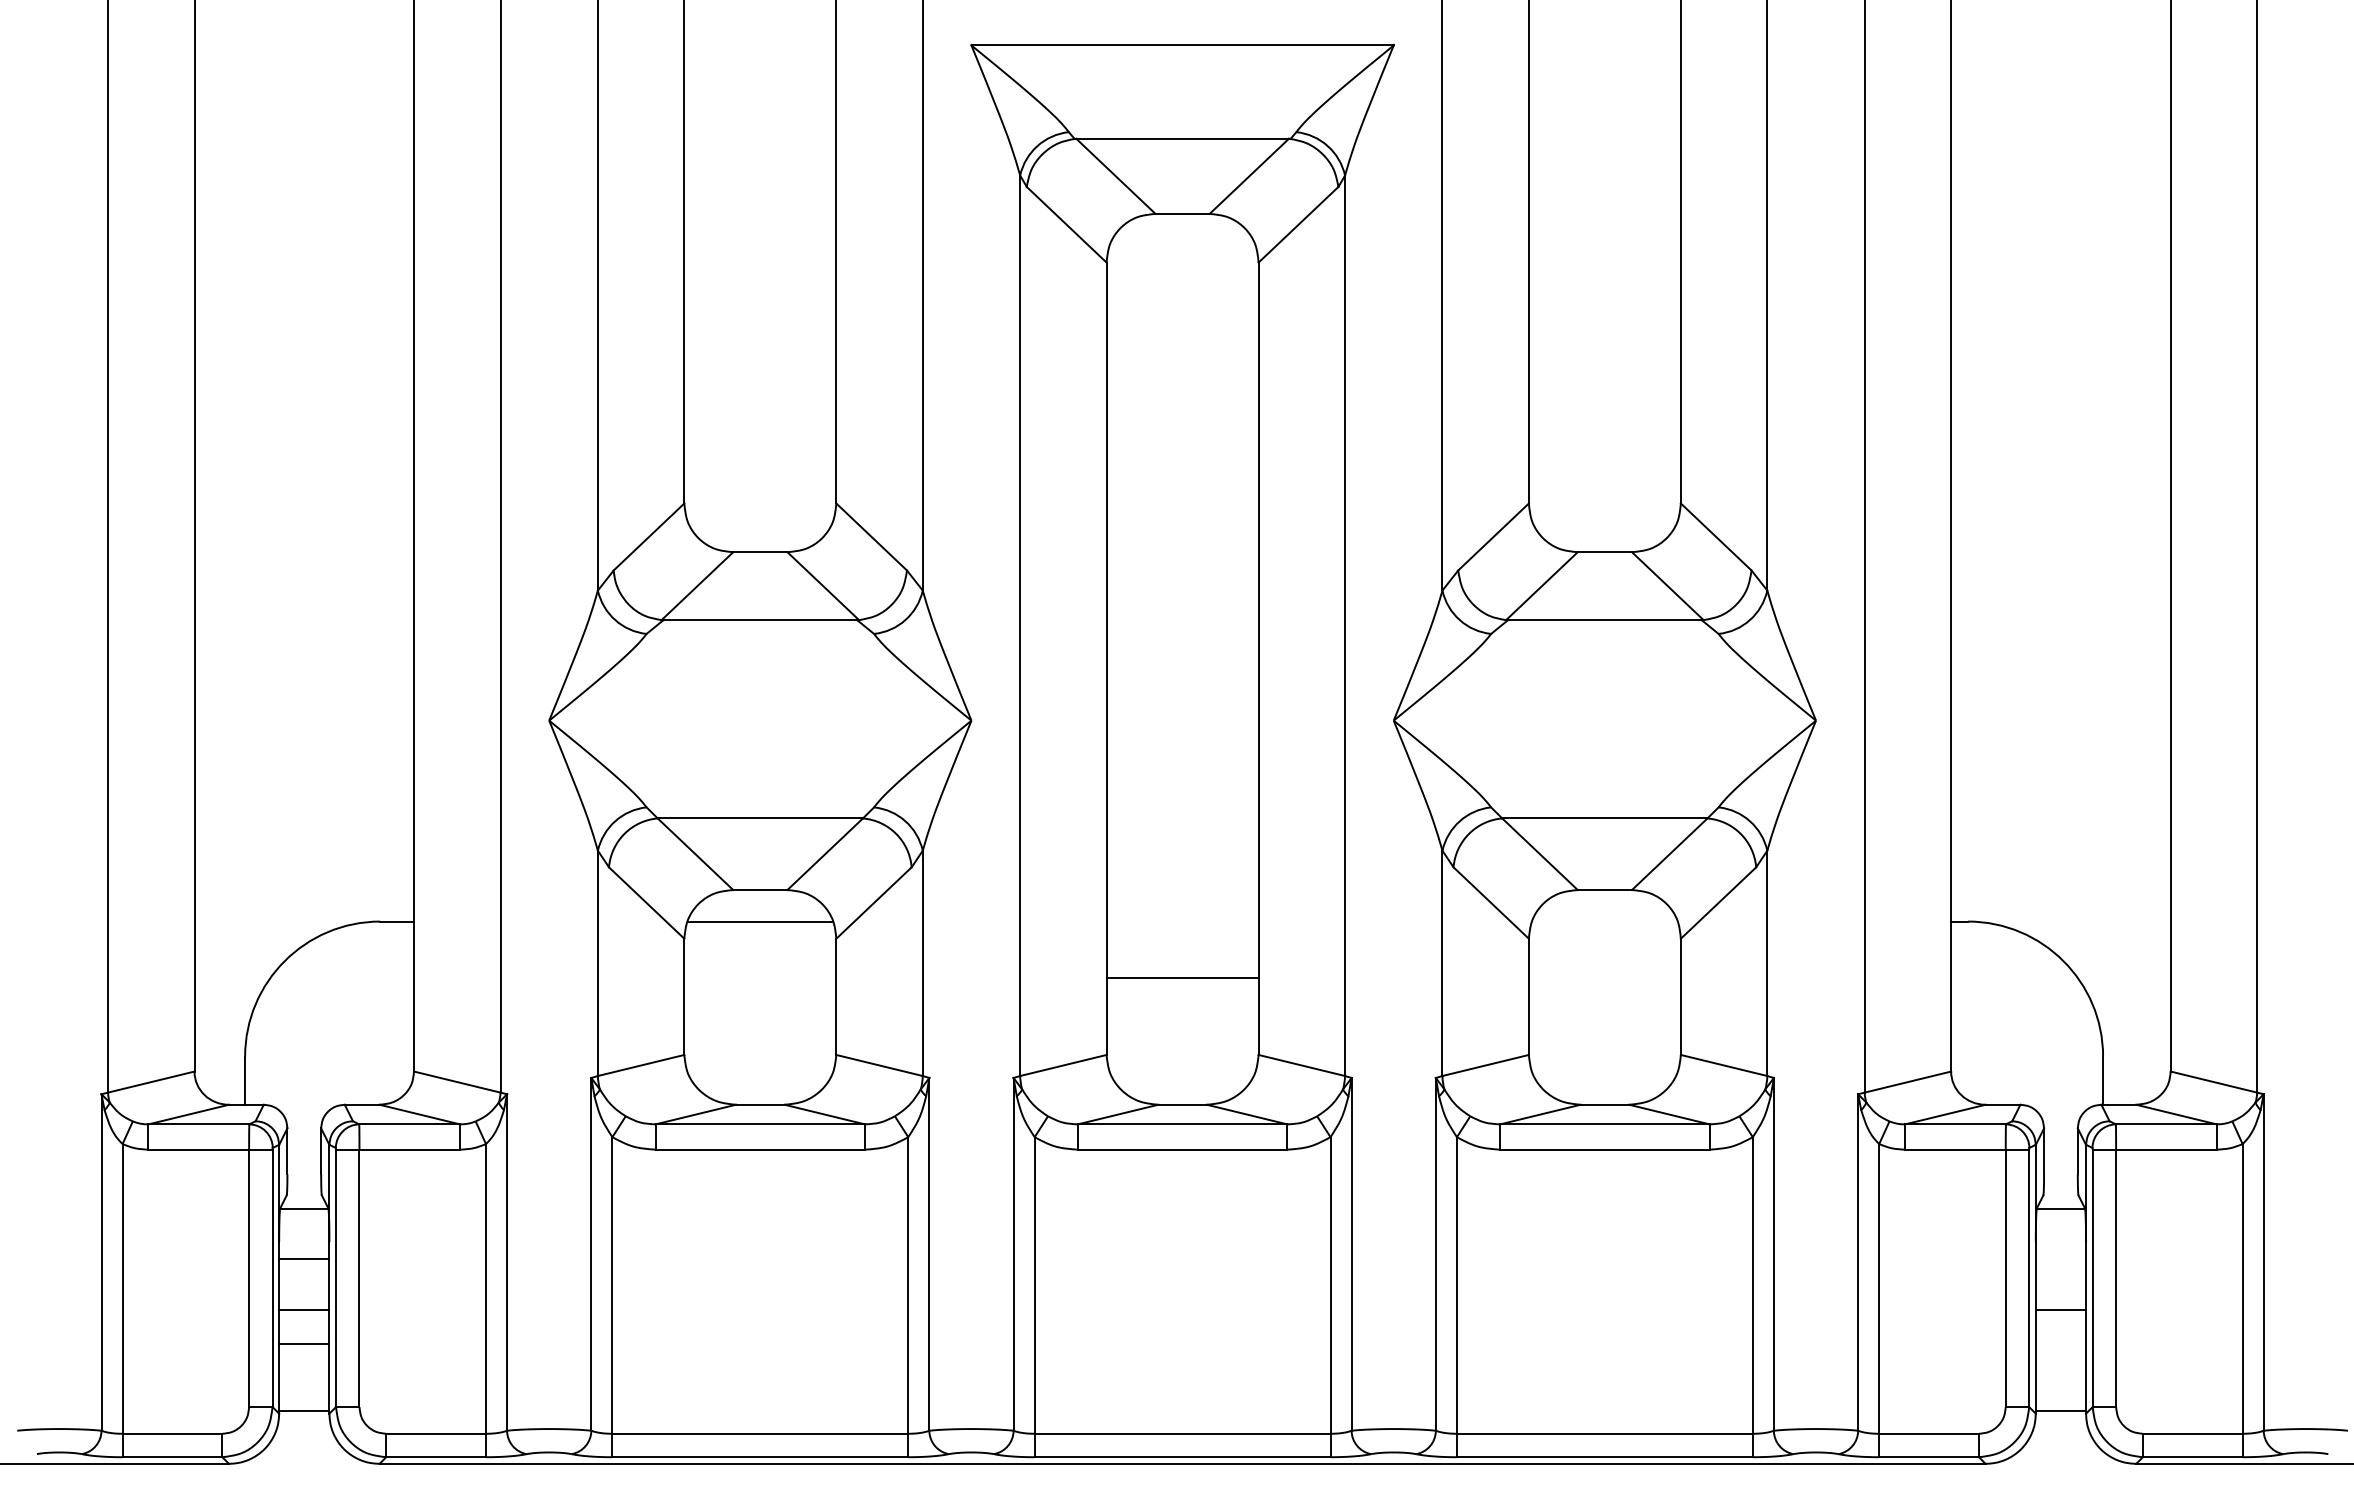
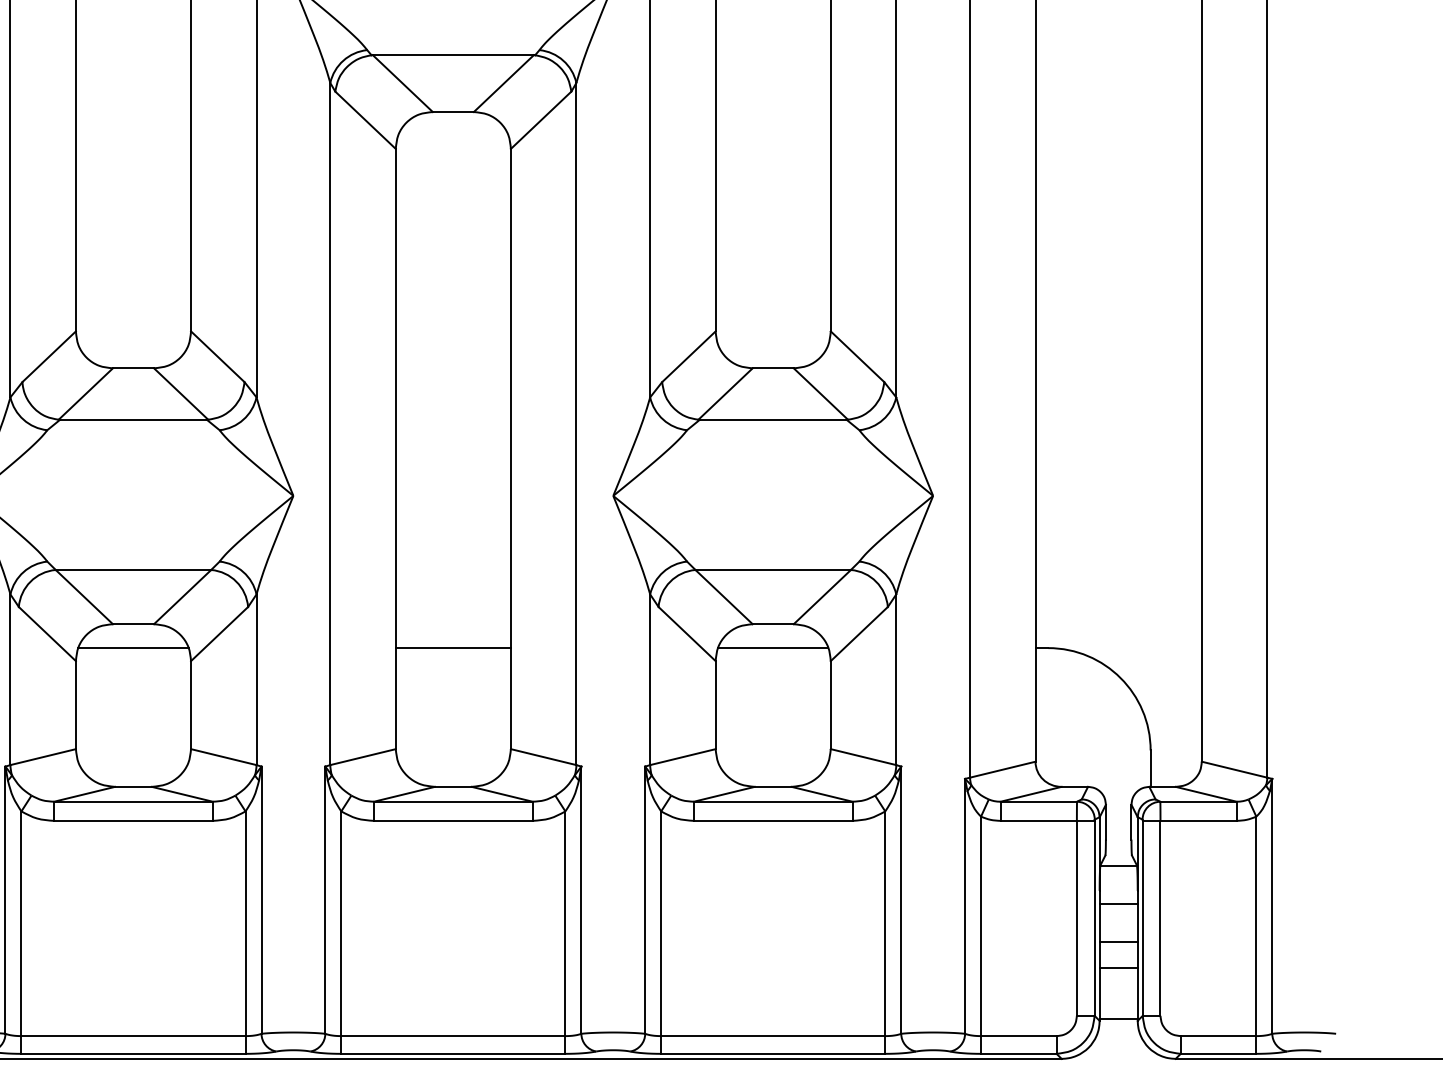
line: (1604, 921) -> (772, 648), added
line: (1182, 977) -> (453, 648), moved
line: (2060, 1259) -> (1118, 904), added
line: (2060, 1343) -> (1118, 967), added

